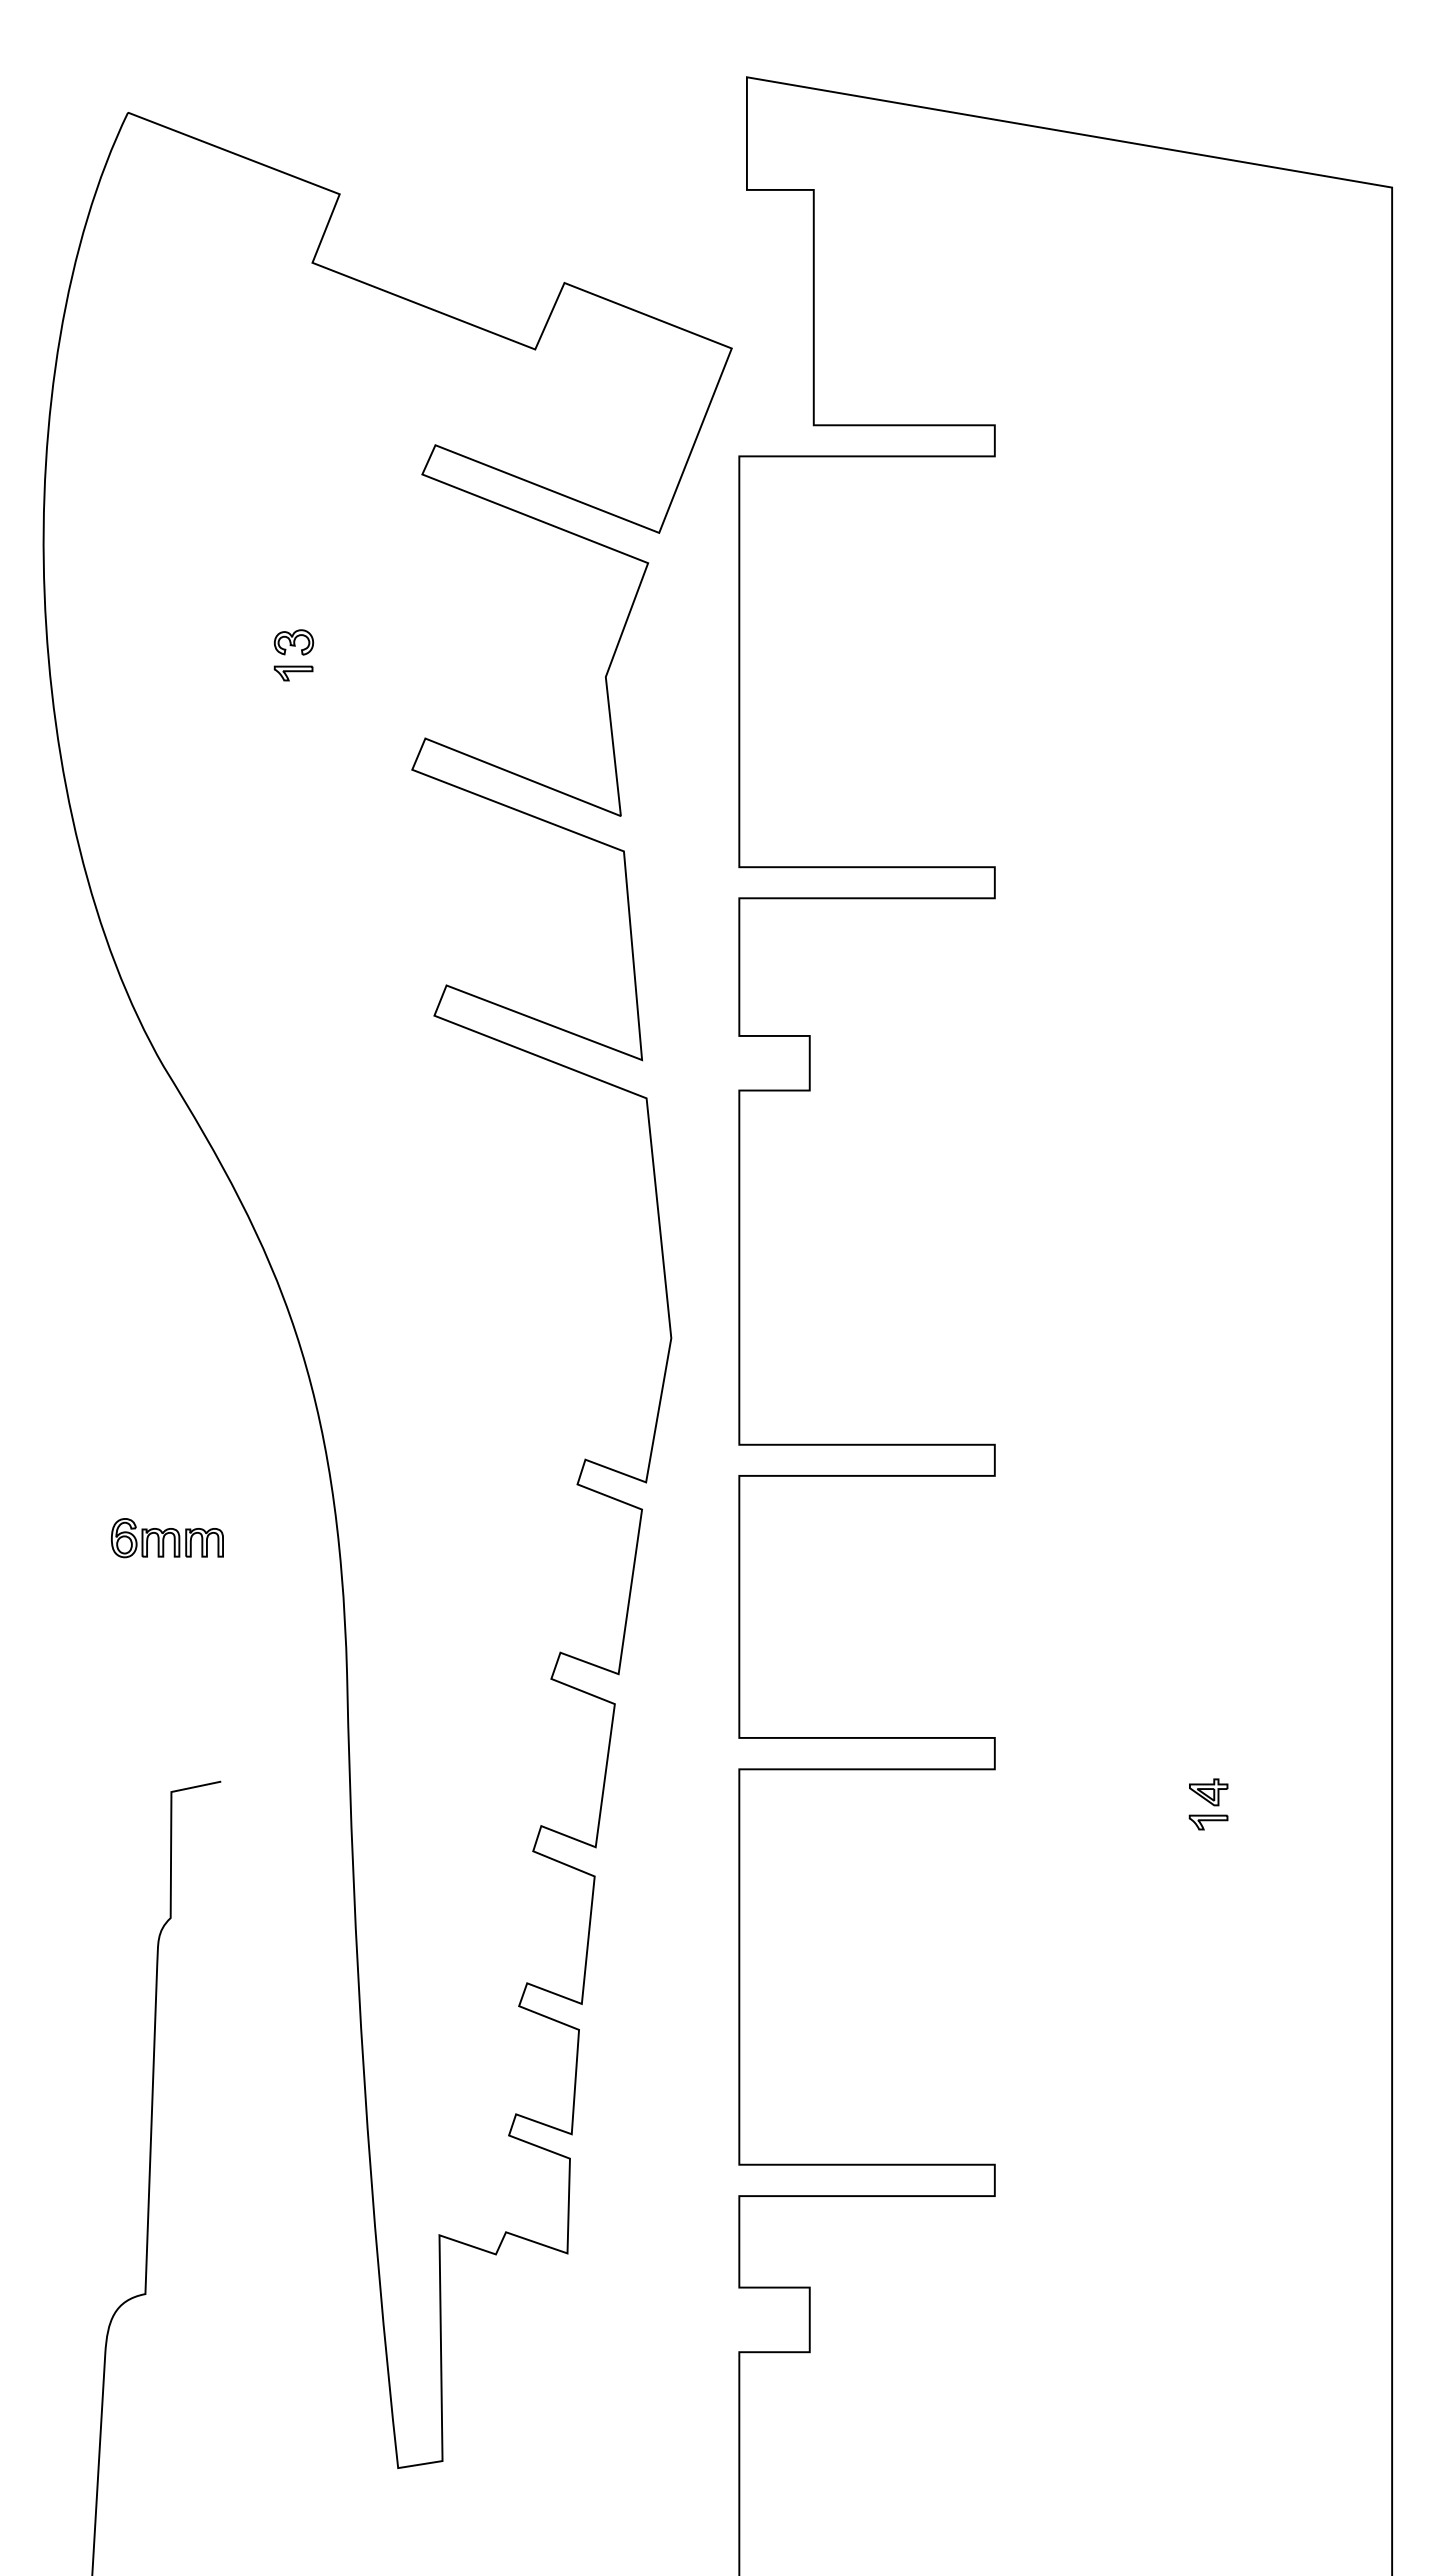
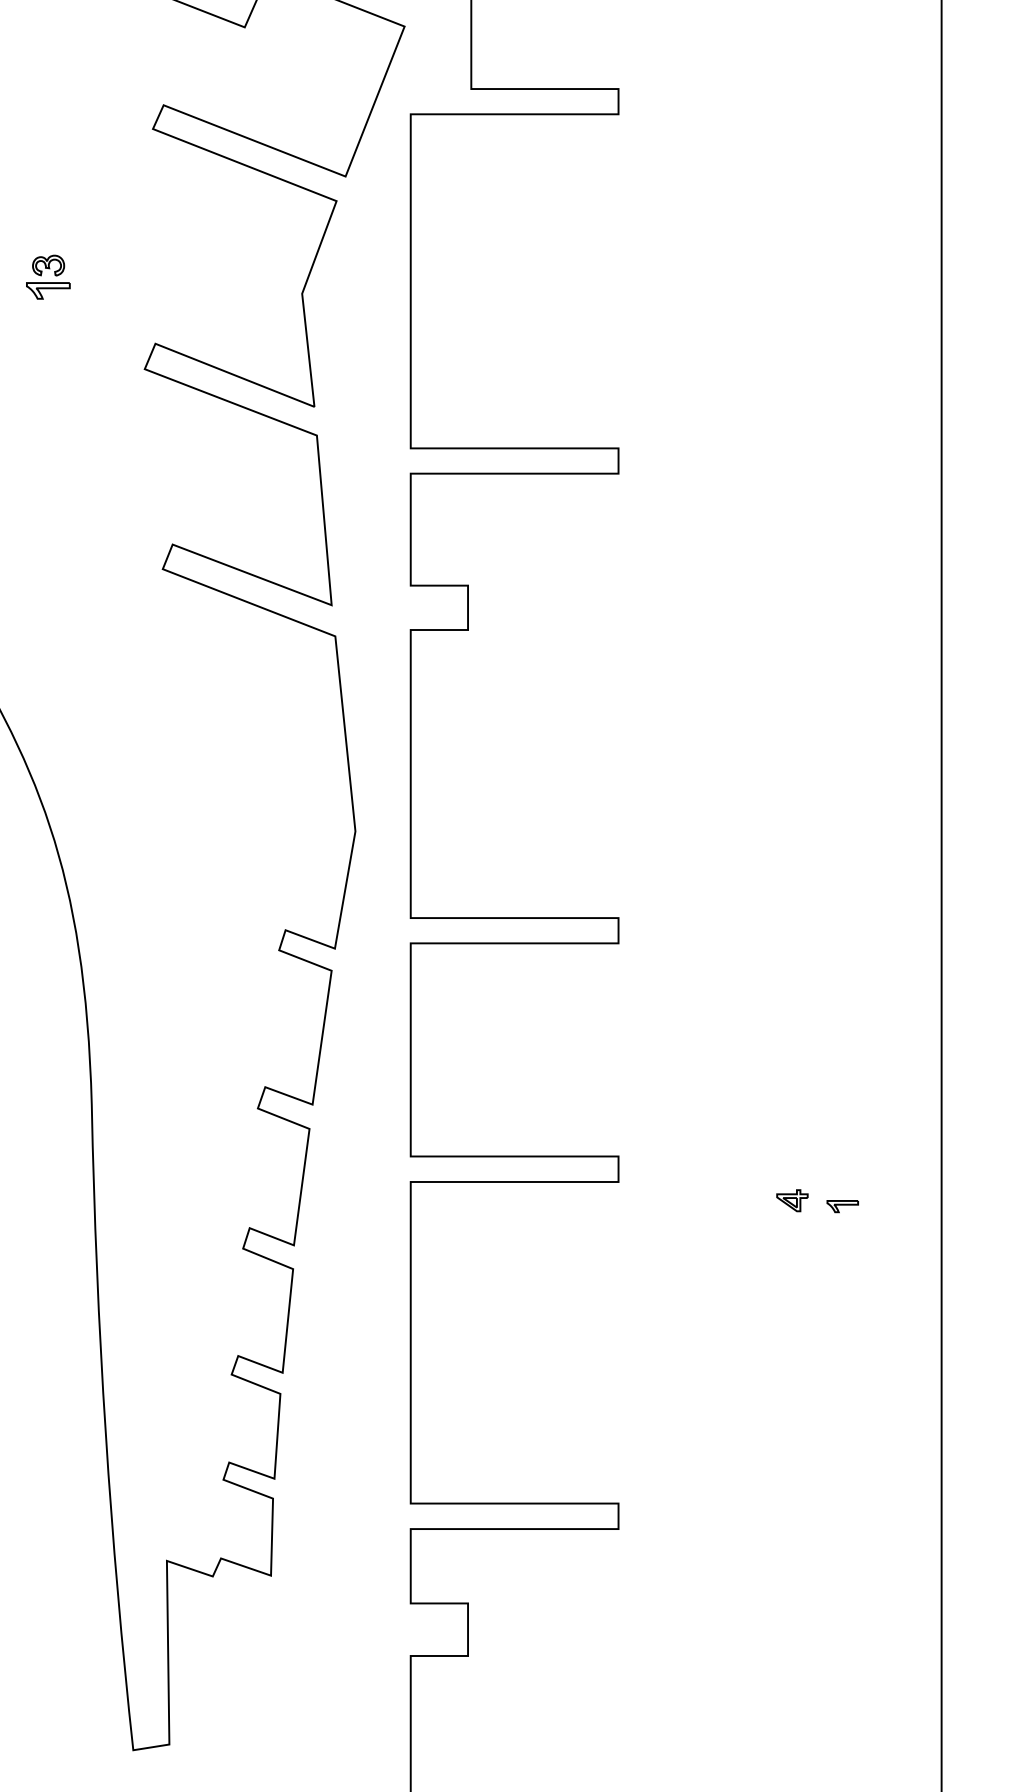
part: (293, 673) -> (48, 290), size x1.4
part: (1208, 1822) -> (842, 1206), moved

